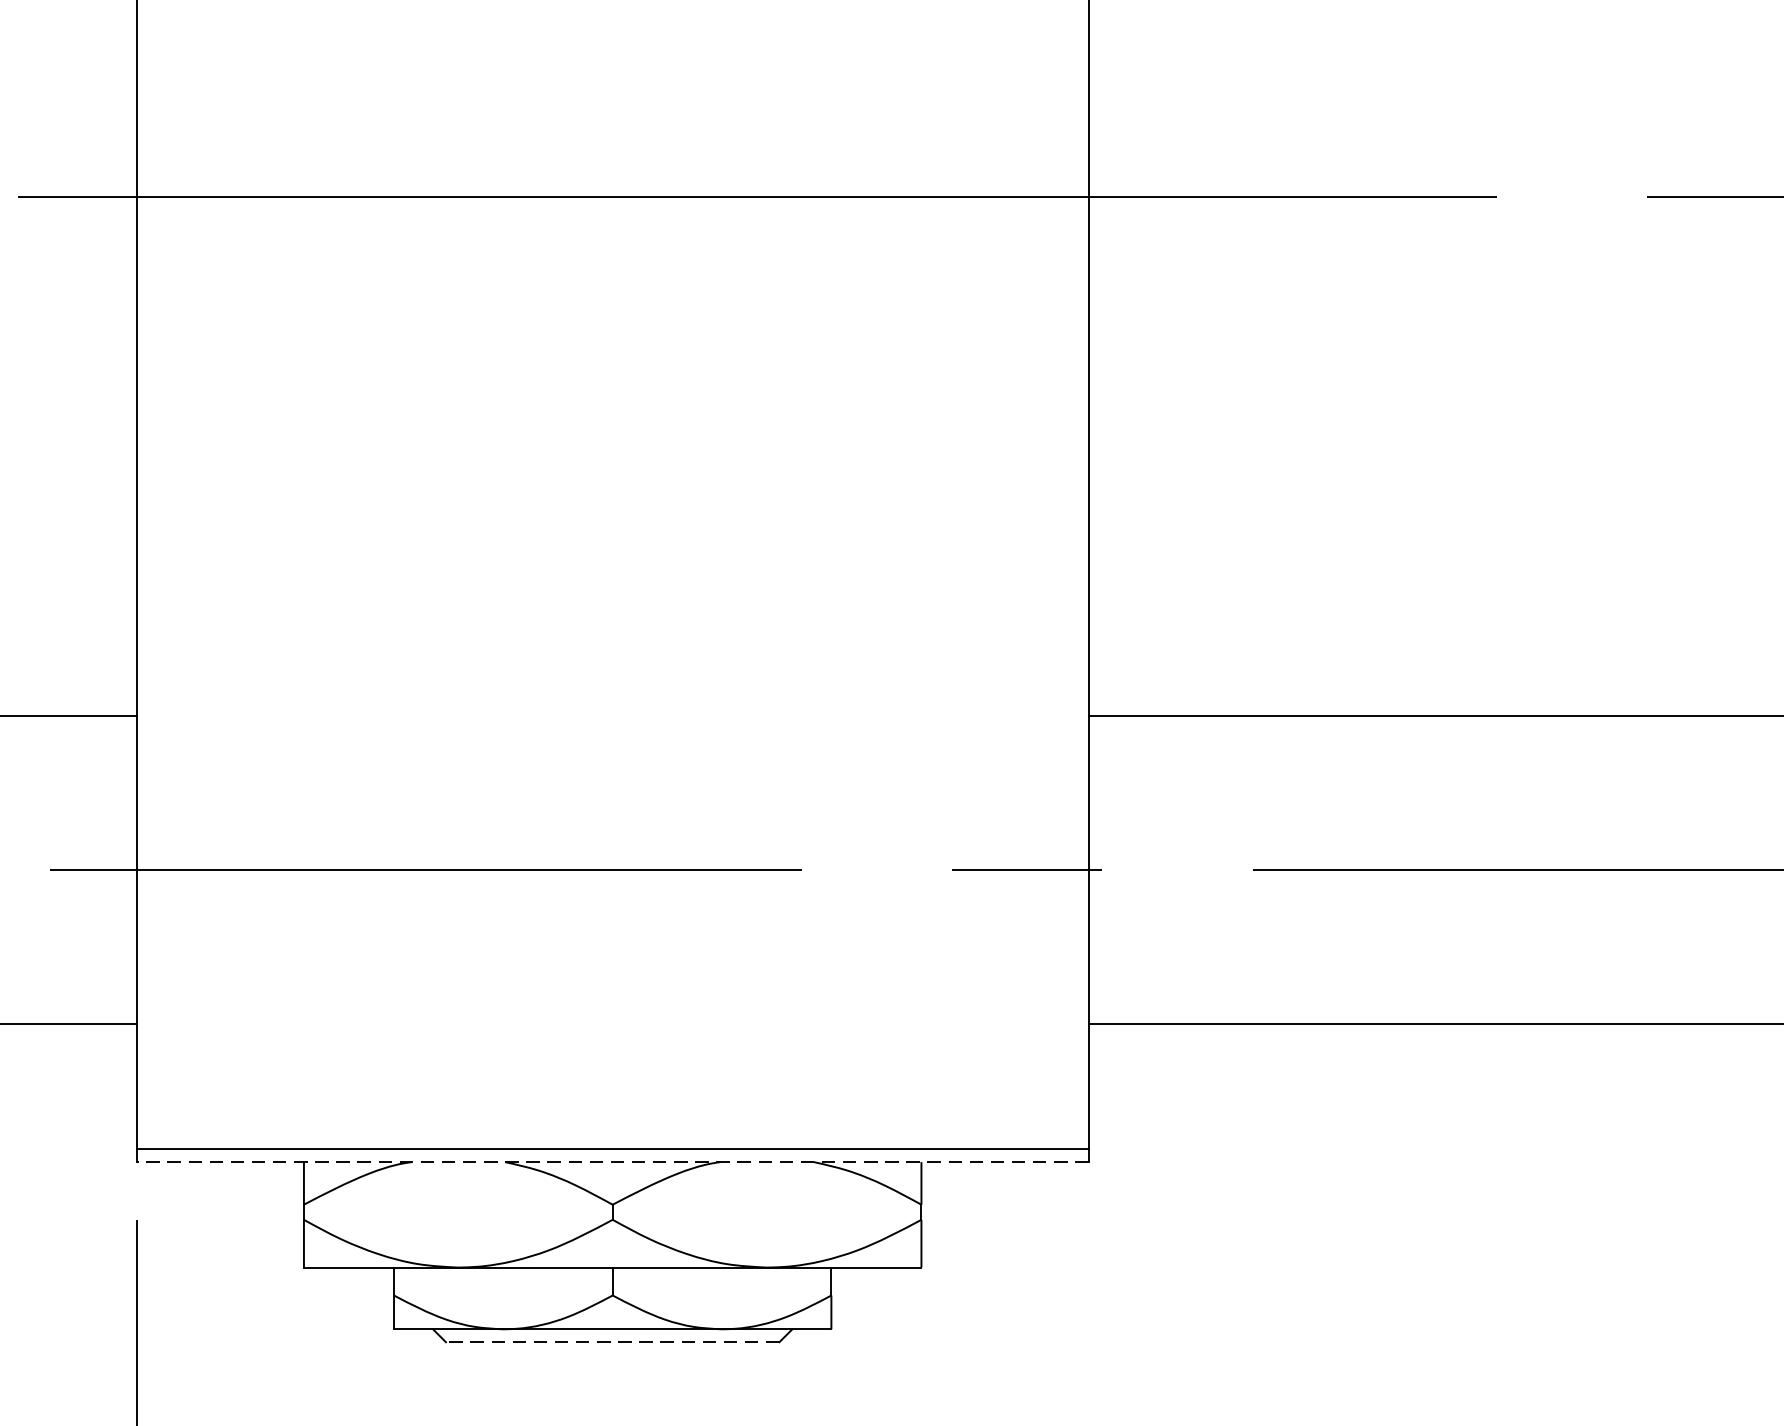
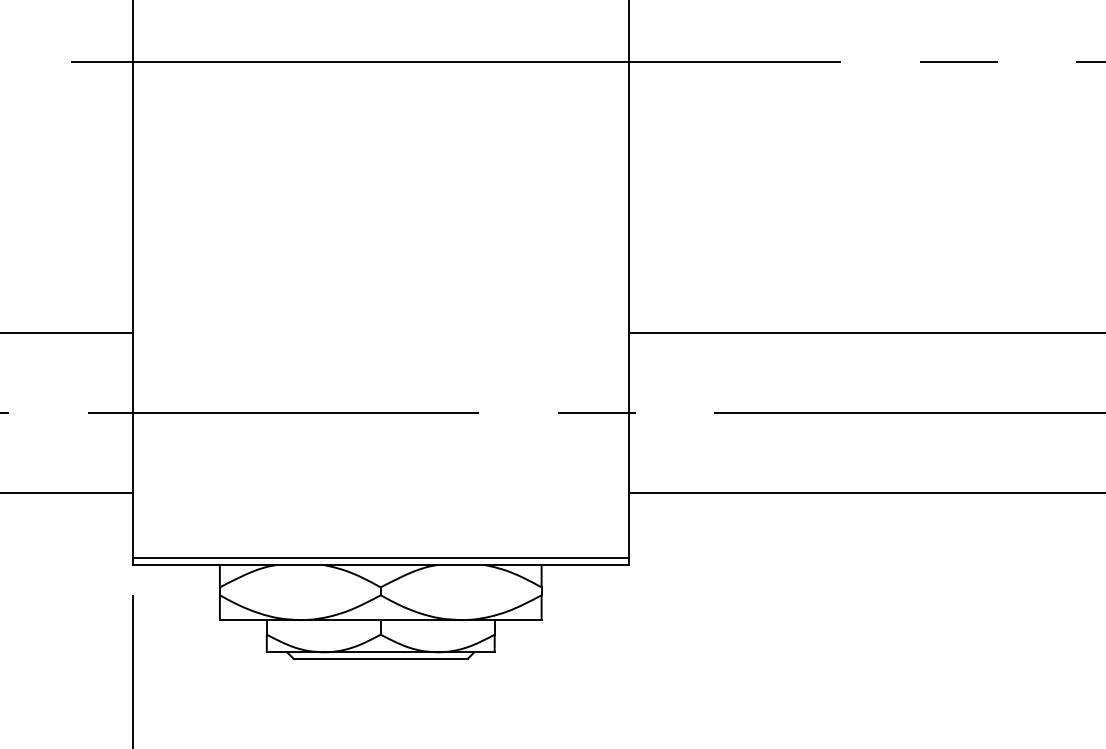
line: (612, 1162) -> (380, 565), dashed -> solid
line: (612, 1343) -> (380, 659), dashed -> solid

